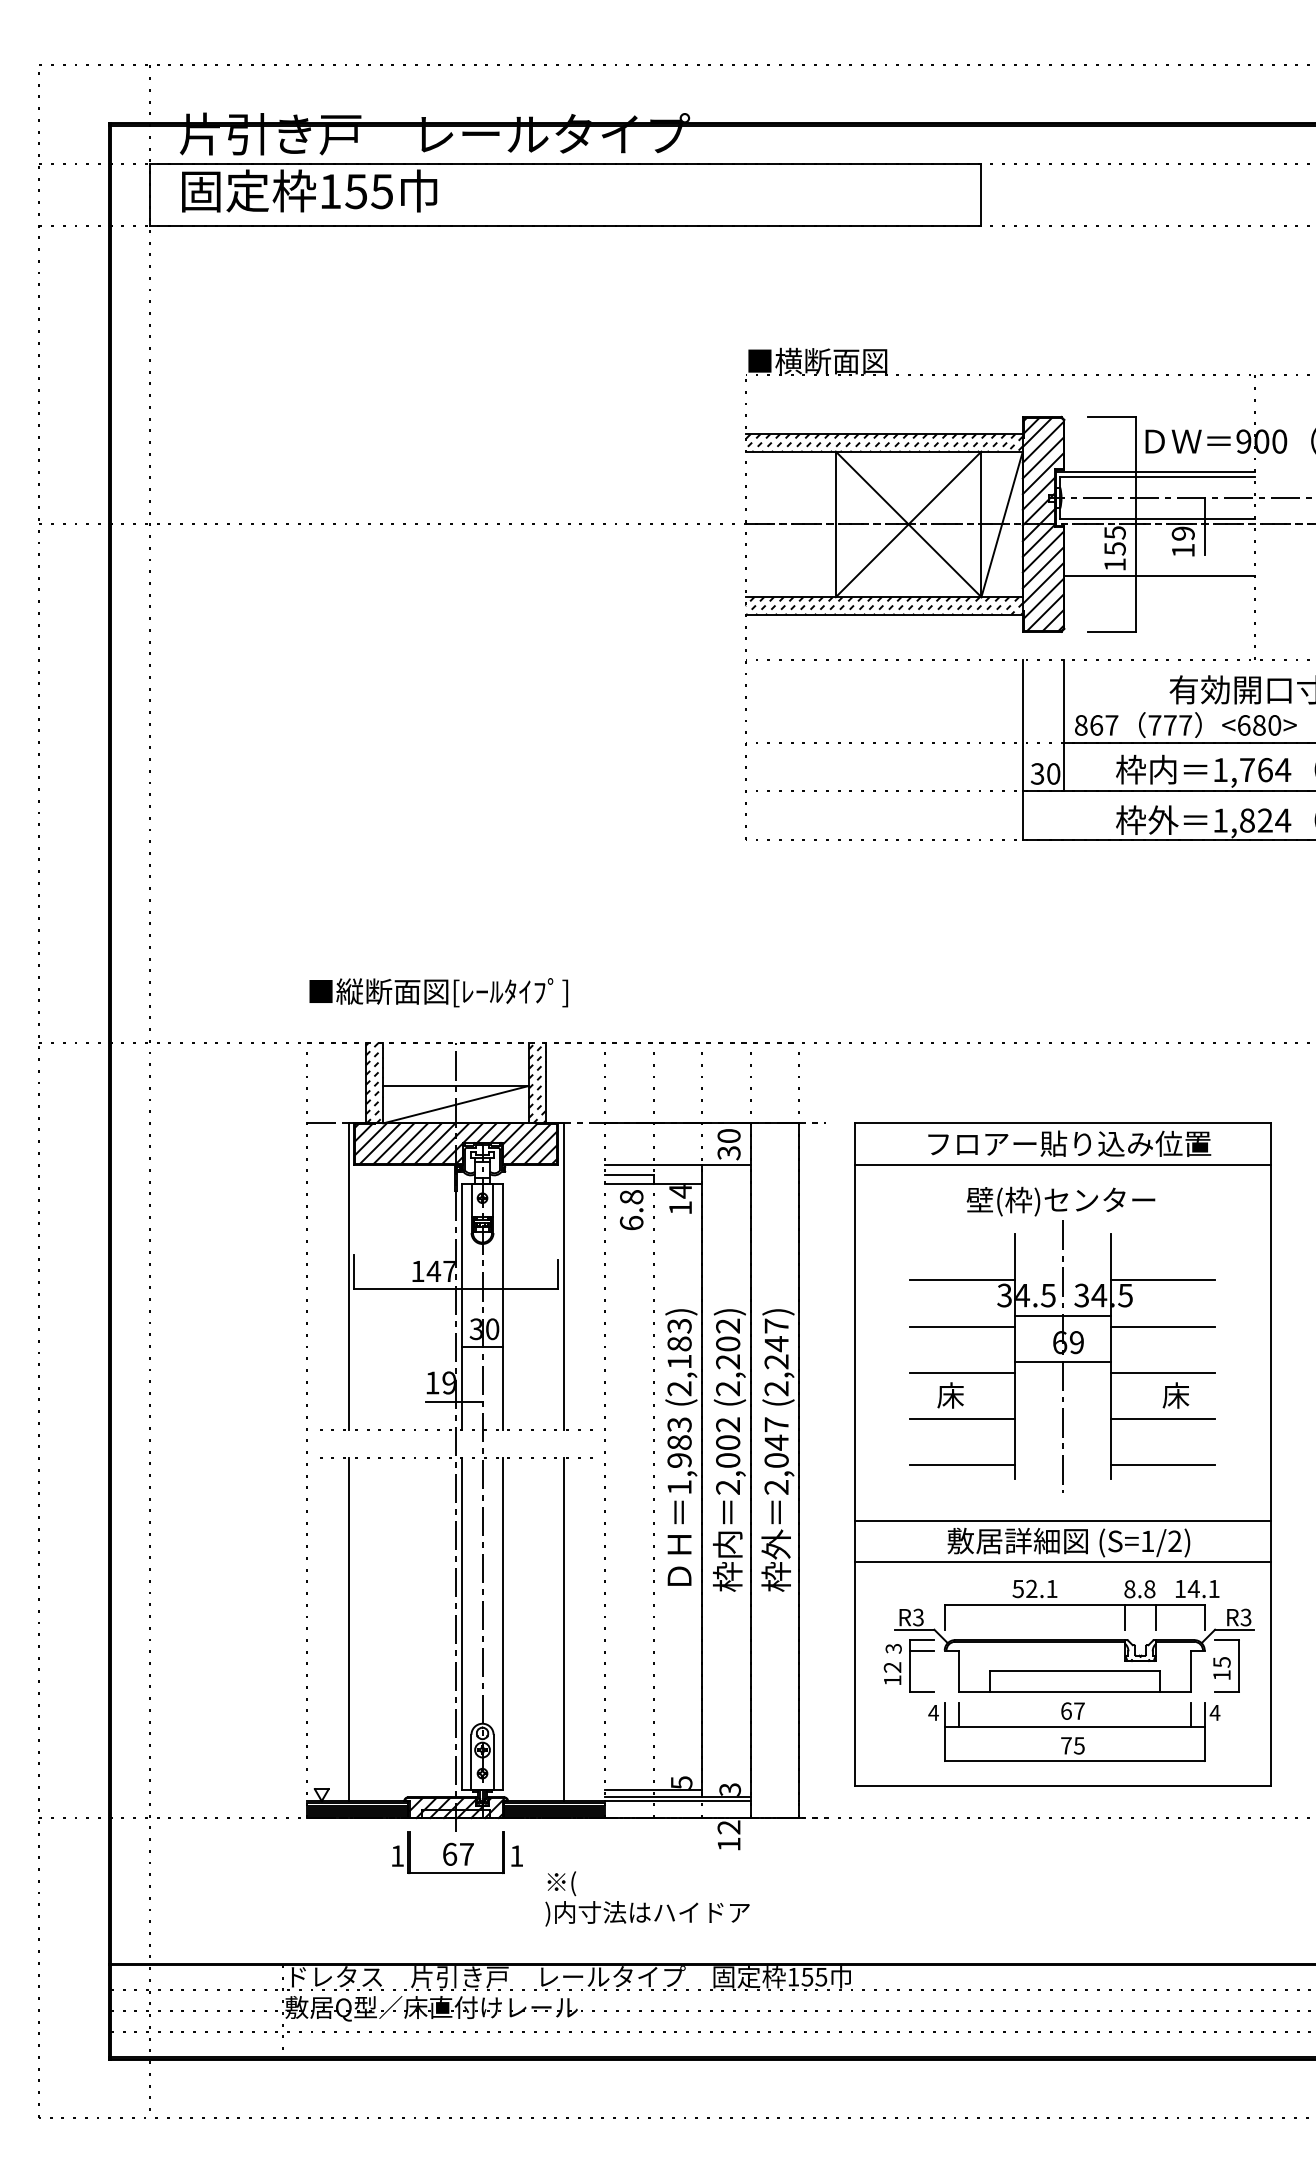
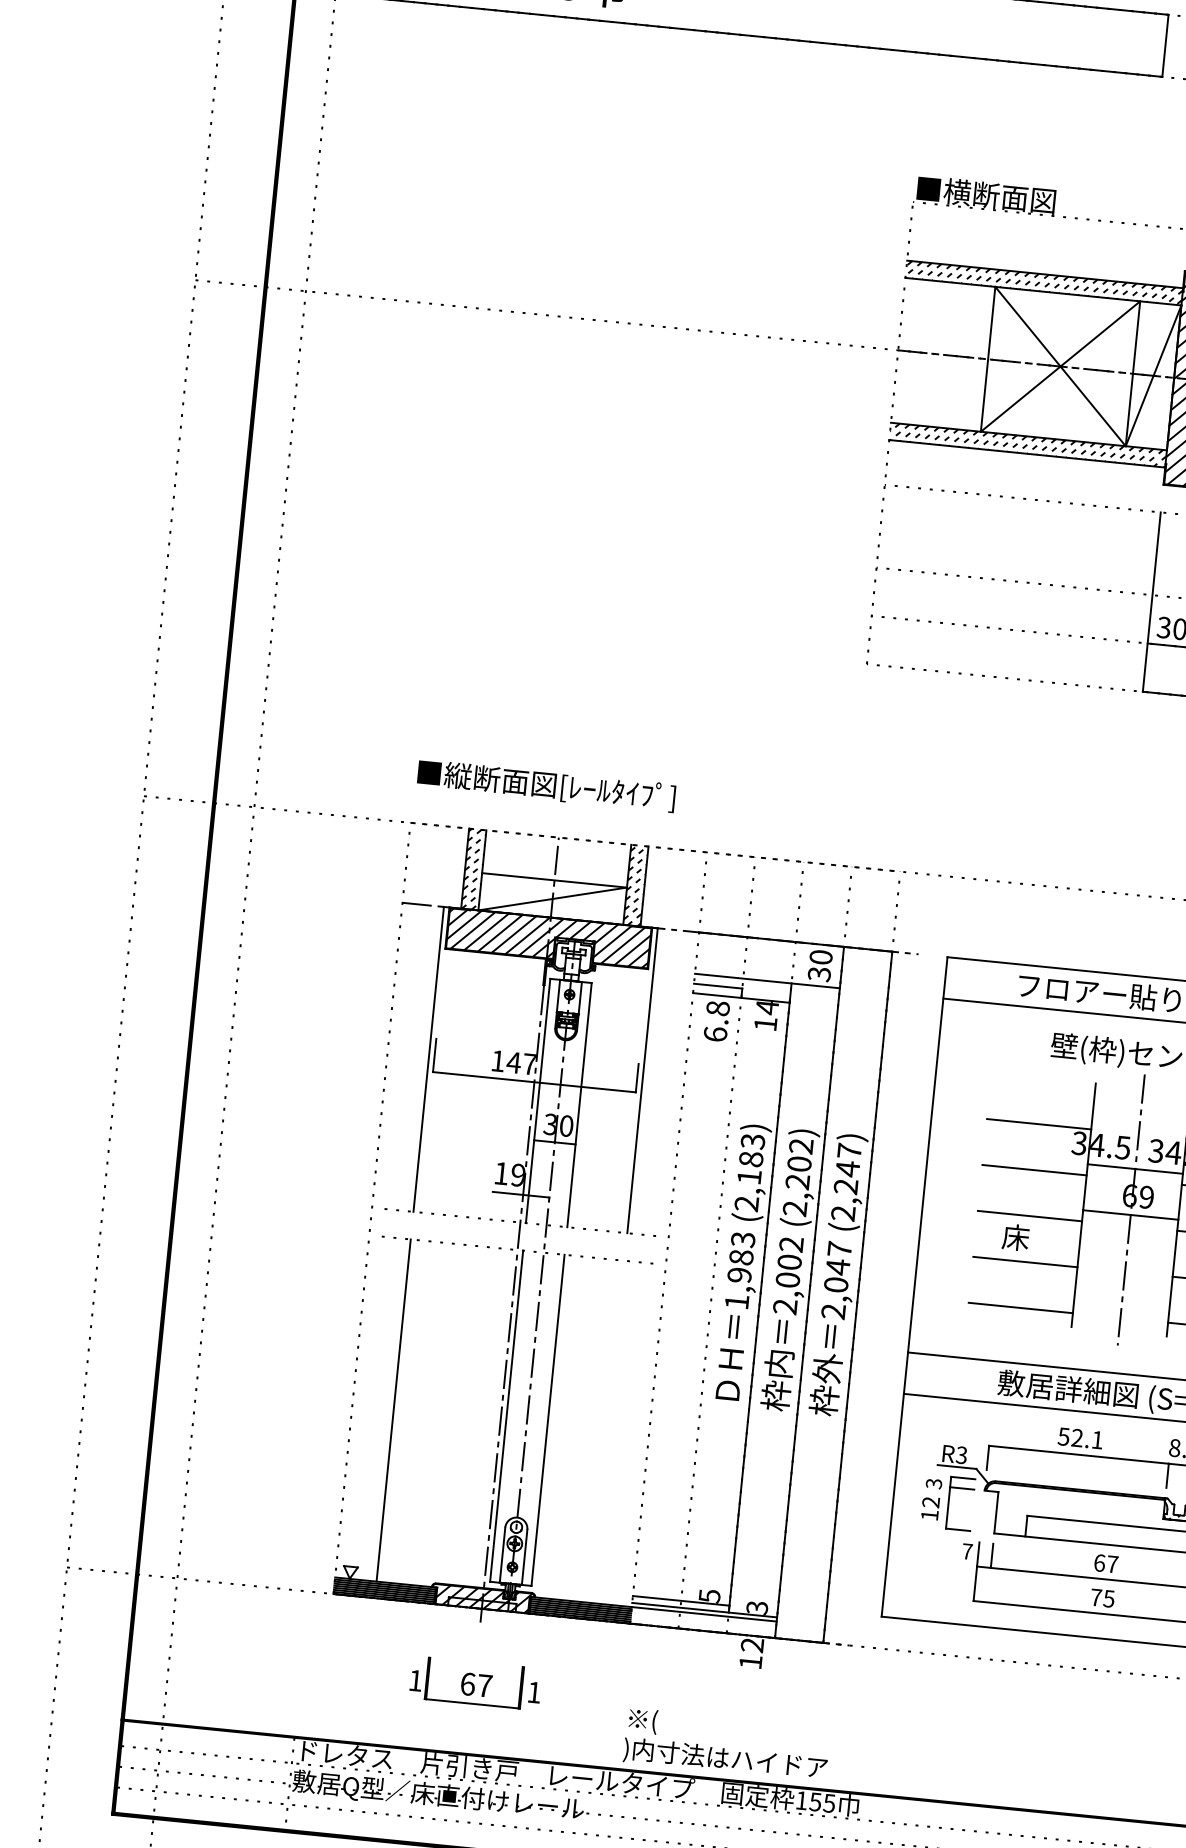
line: (563, 1629) -> (607, 1431), removed
text: (933, 1712) -> (967, 1551), 4 -> 7
part: (457, 1852) -> (475, 1683), moved
text: (647, 1898) -> (726, 1744), moved

